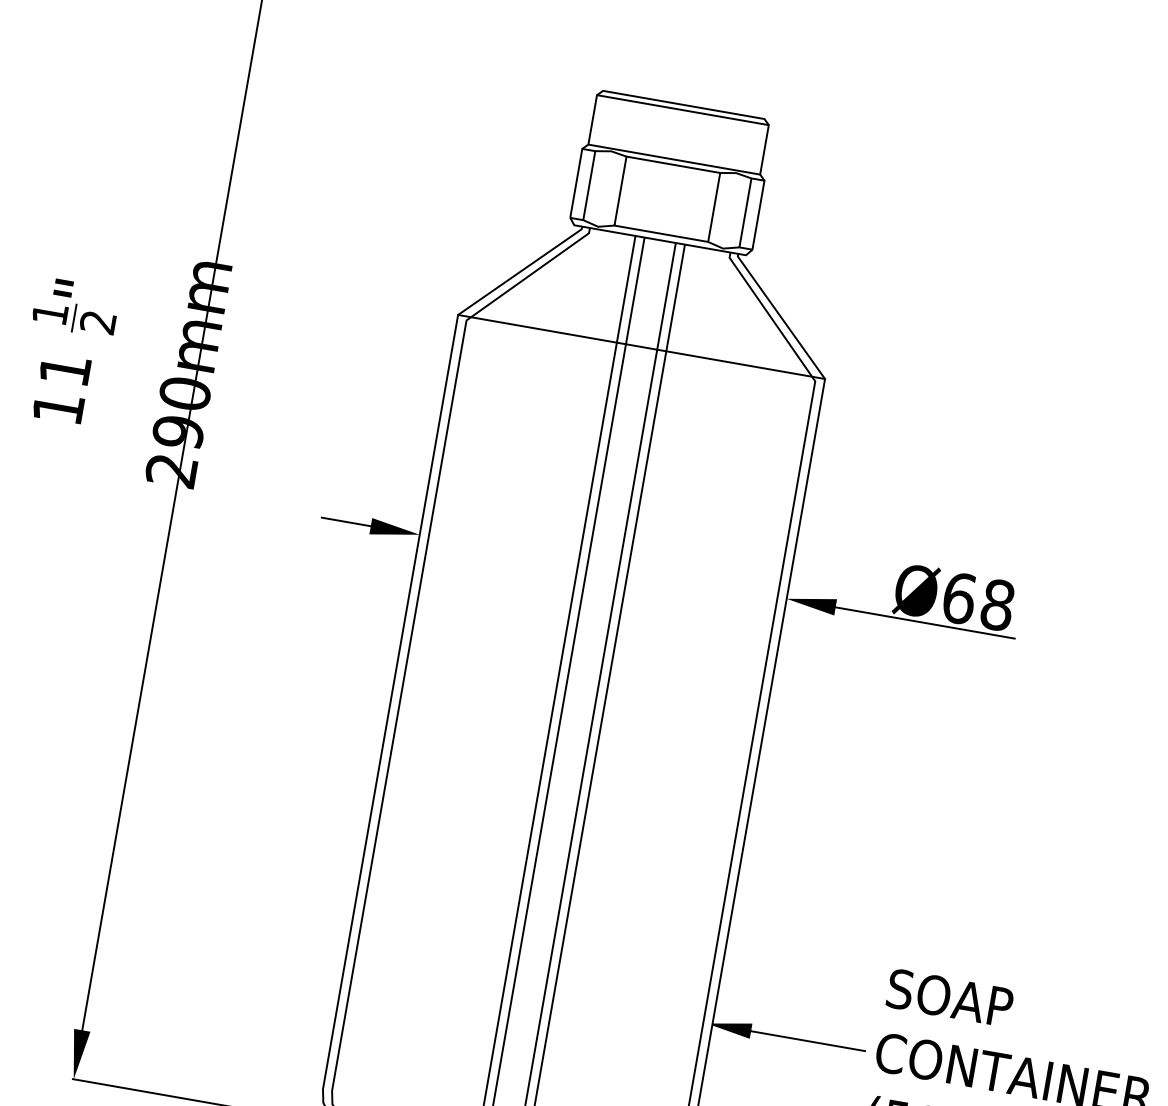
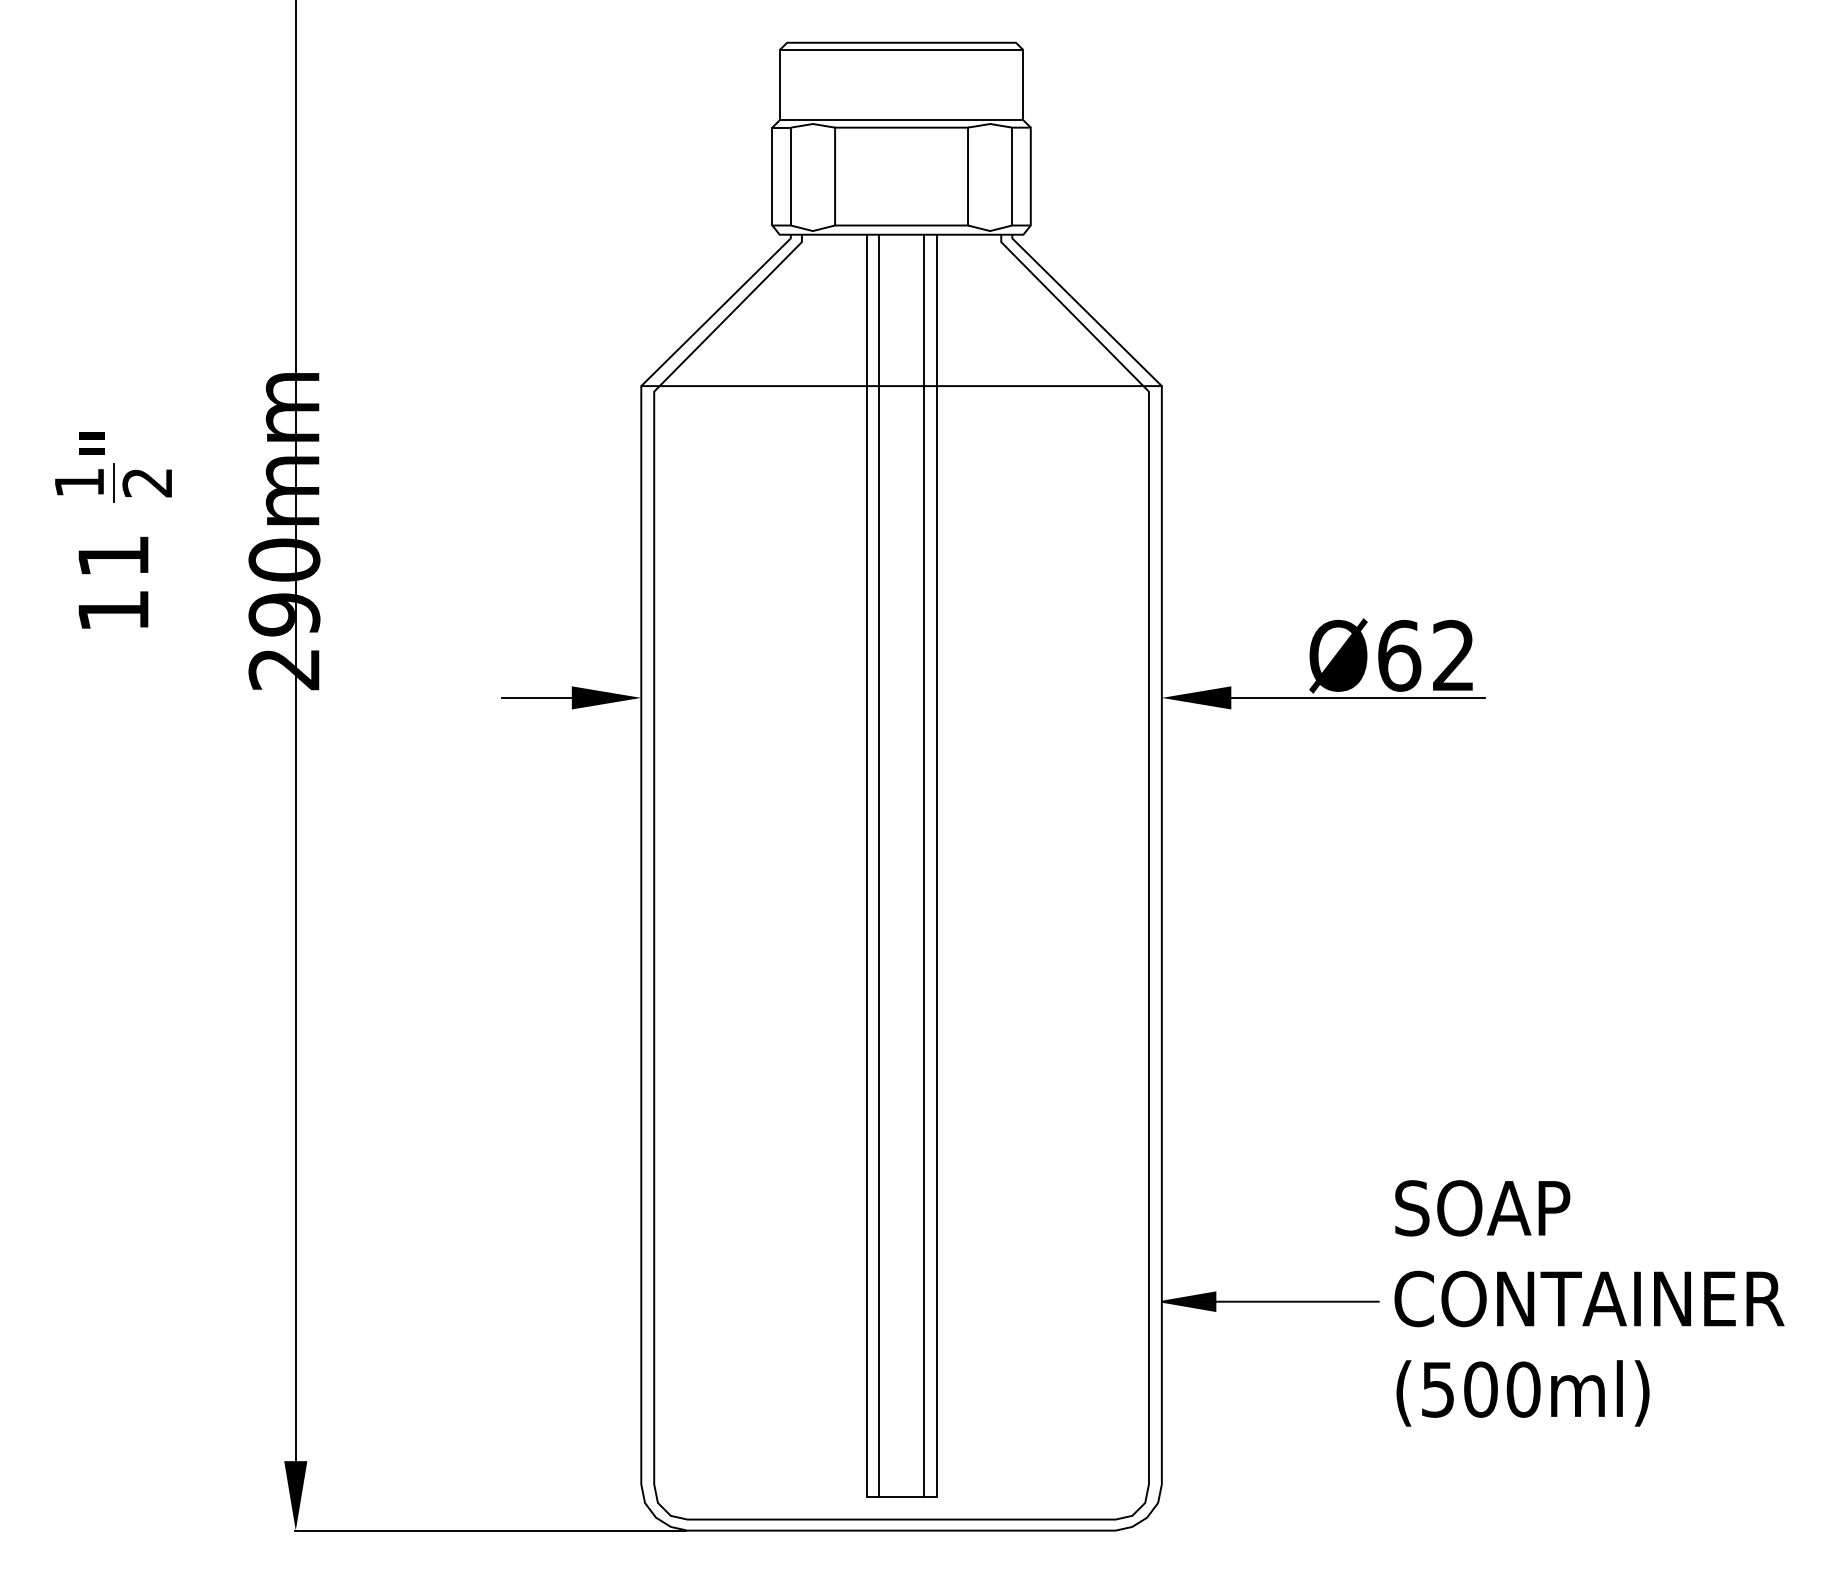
text: (997, 604) -> (1453, 655), Ø68 -> Ø62

